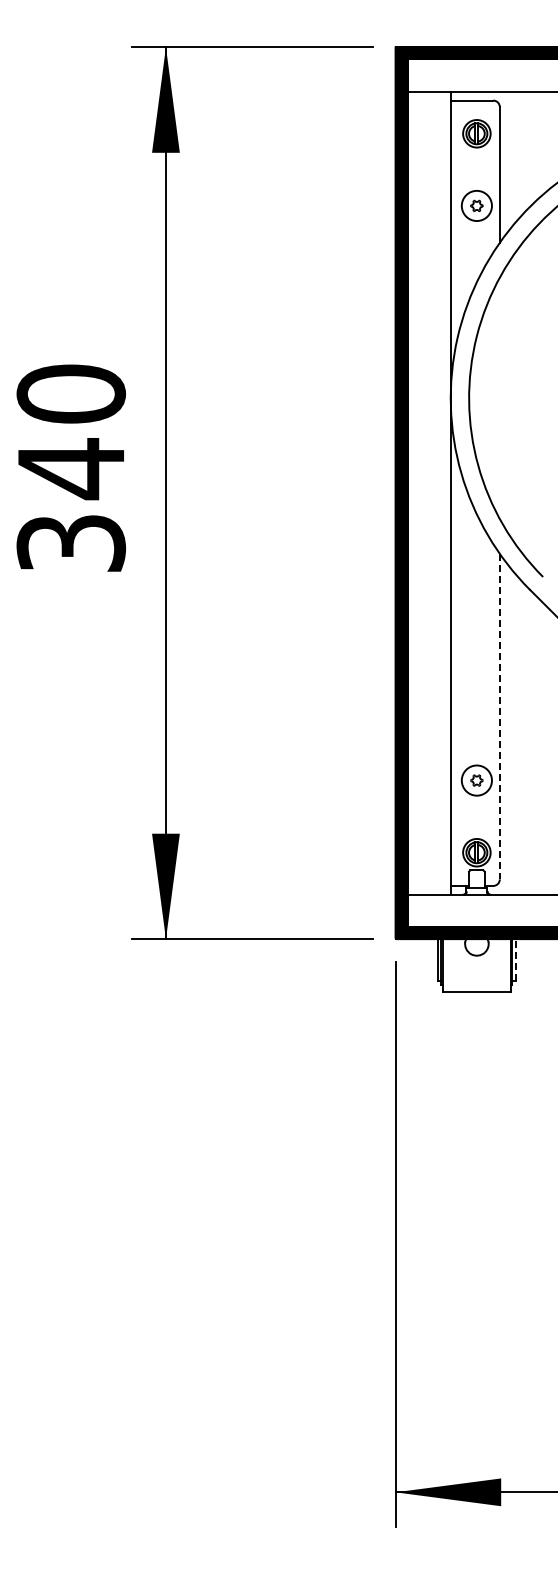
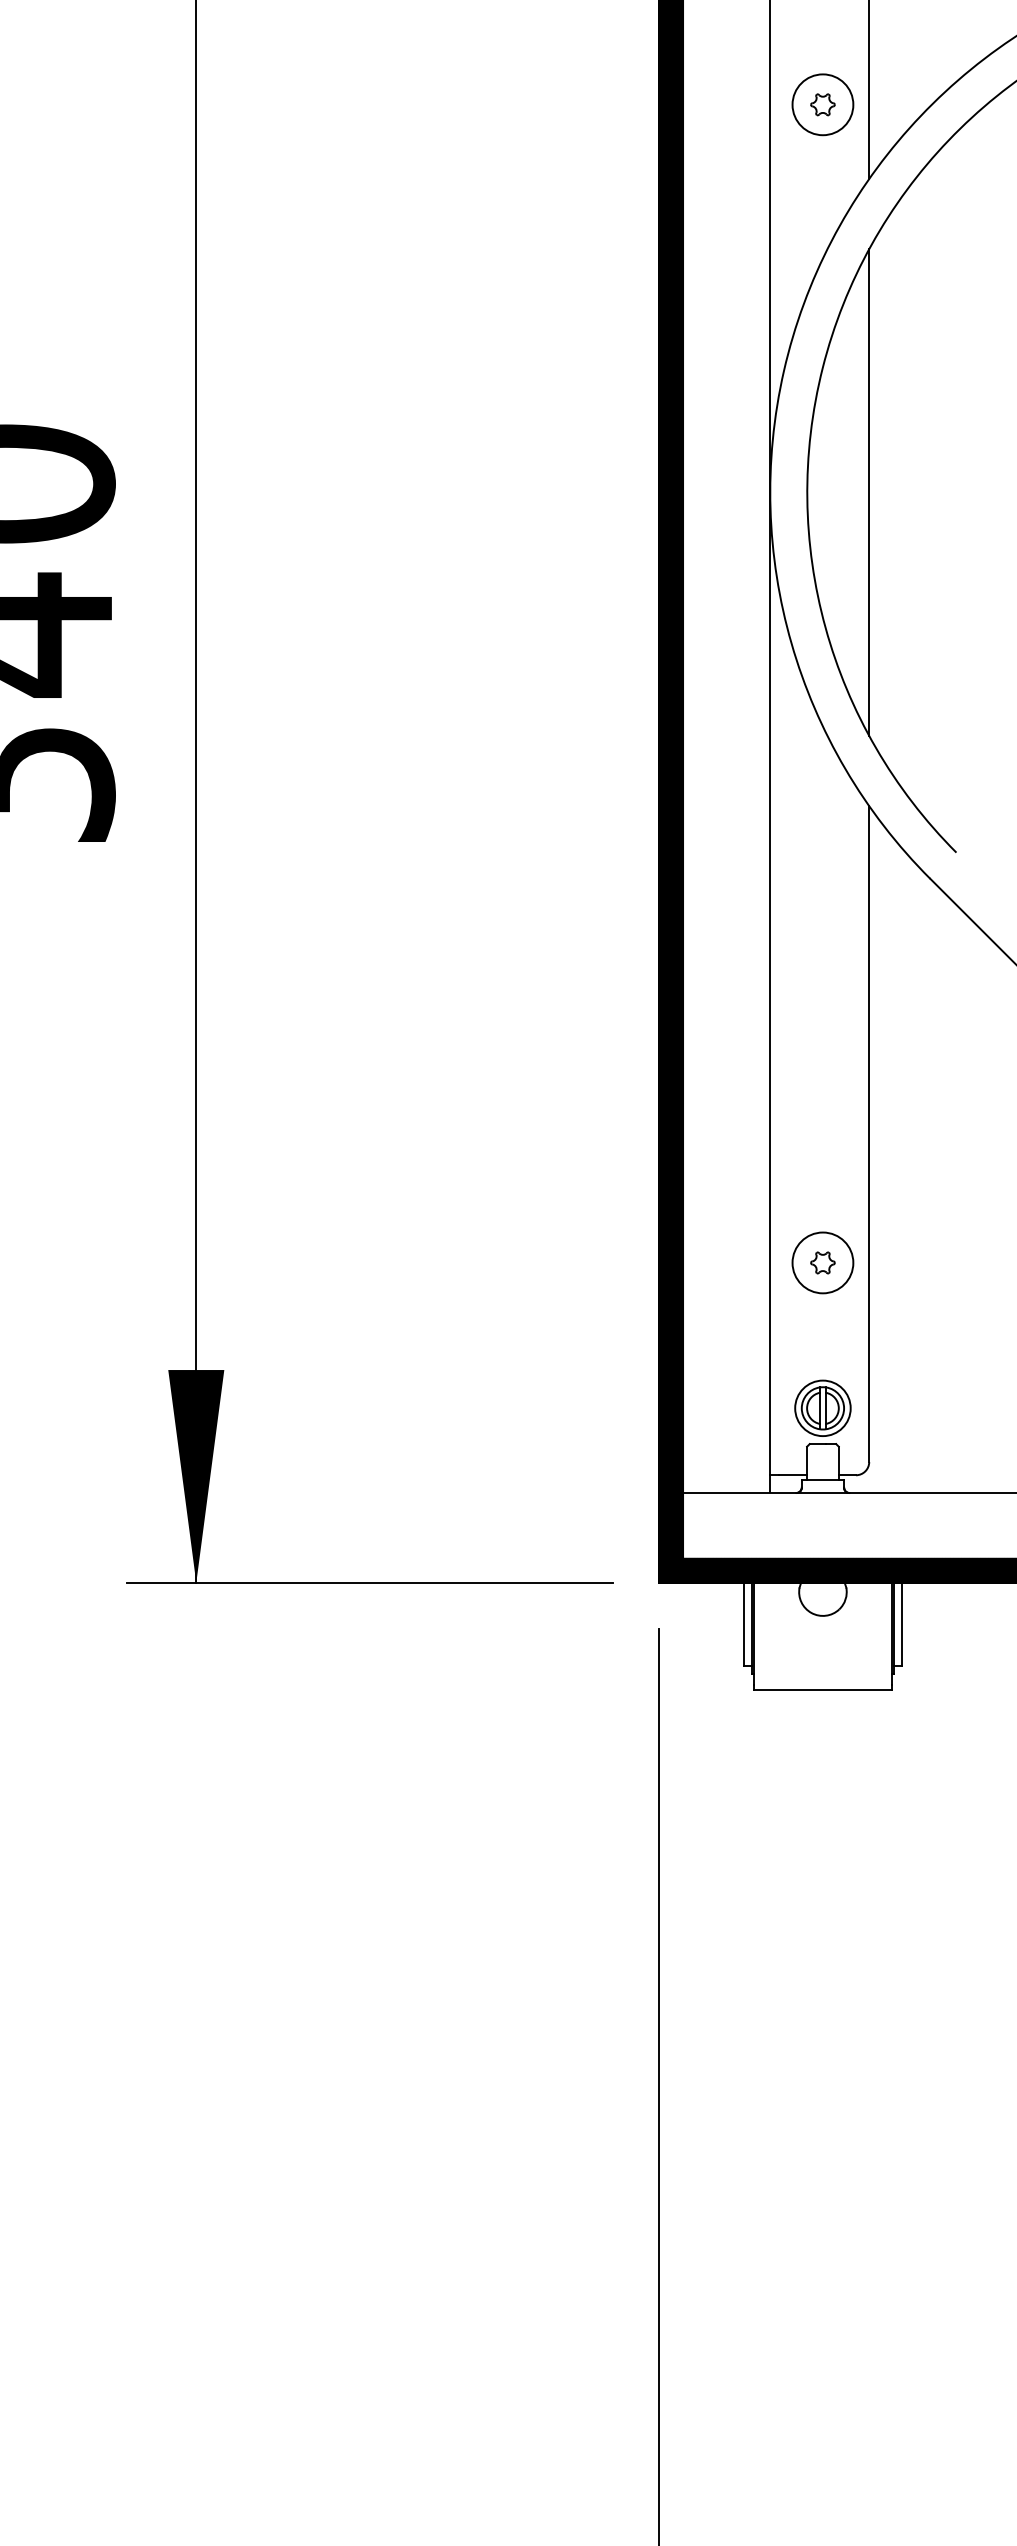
line: (499, 398) -> (868, 492), added
line: (499, 716) -> (868, 1133), dashed -> solid
line: (516, 960) -> (902, 1625), dashed -> solid

